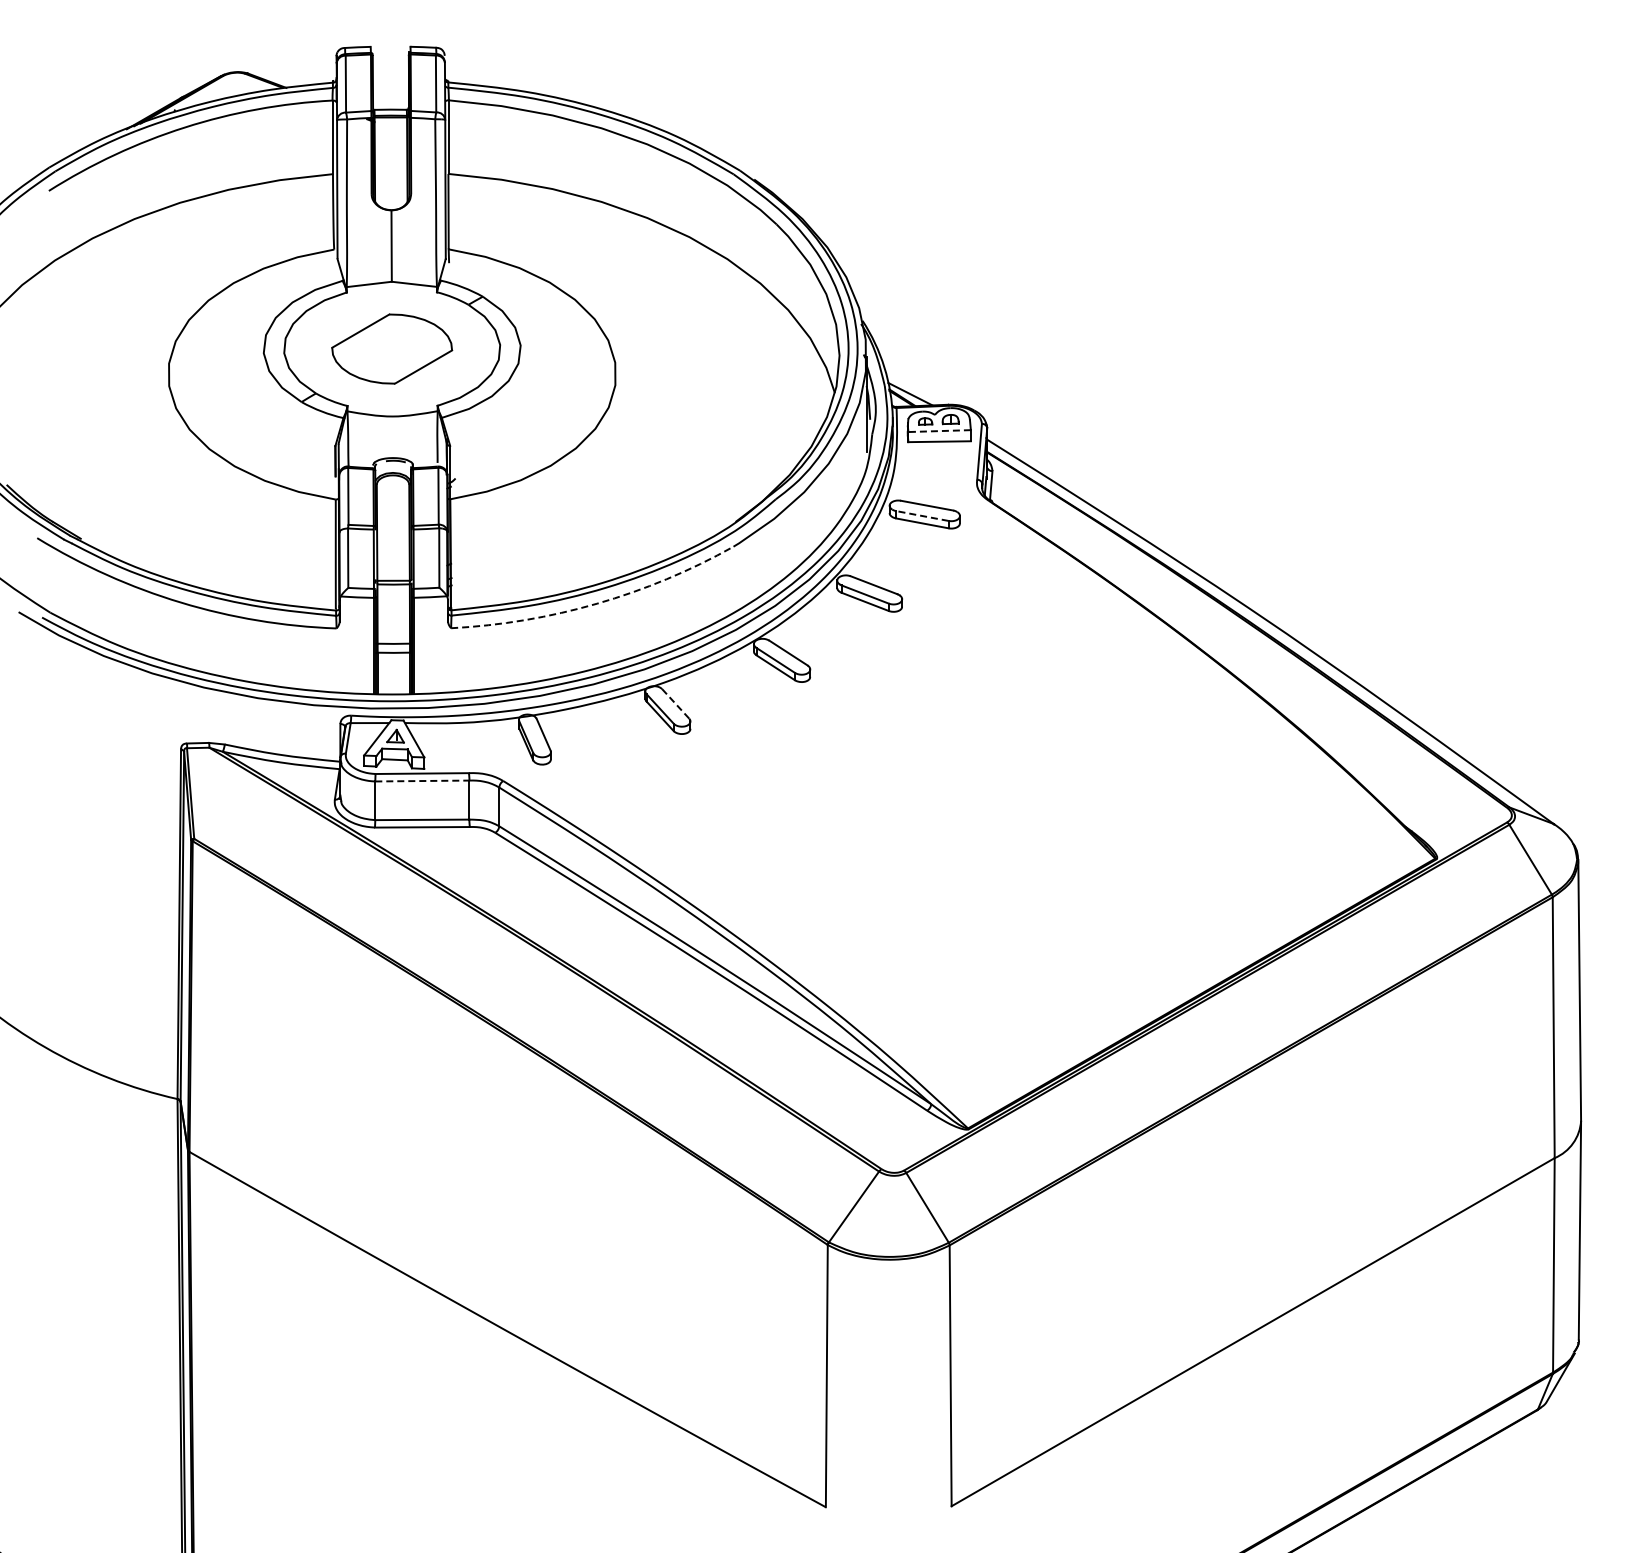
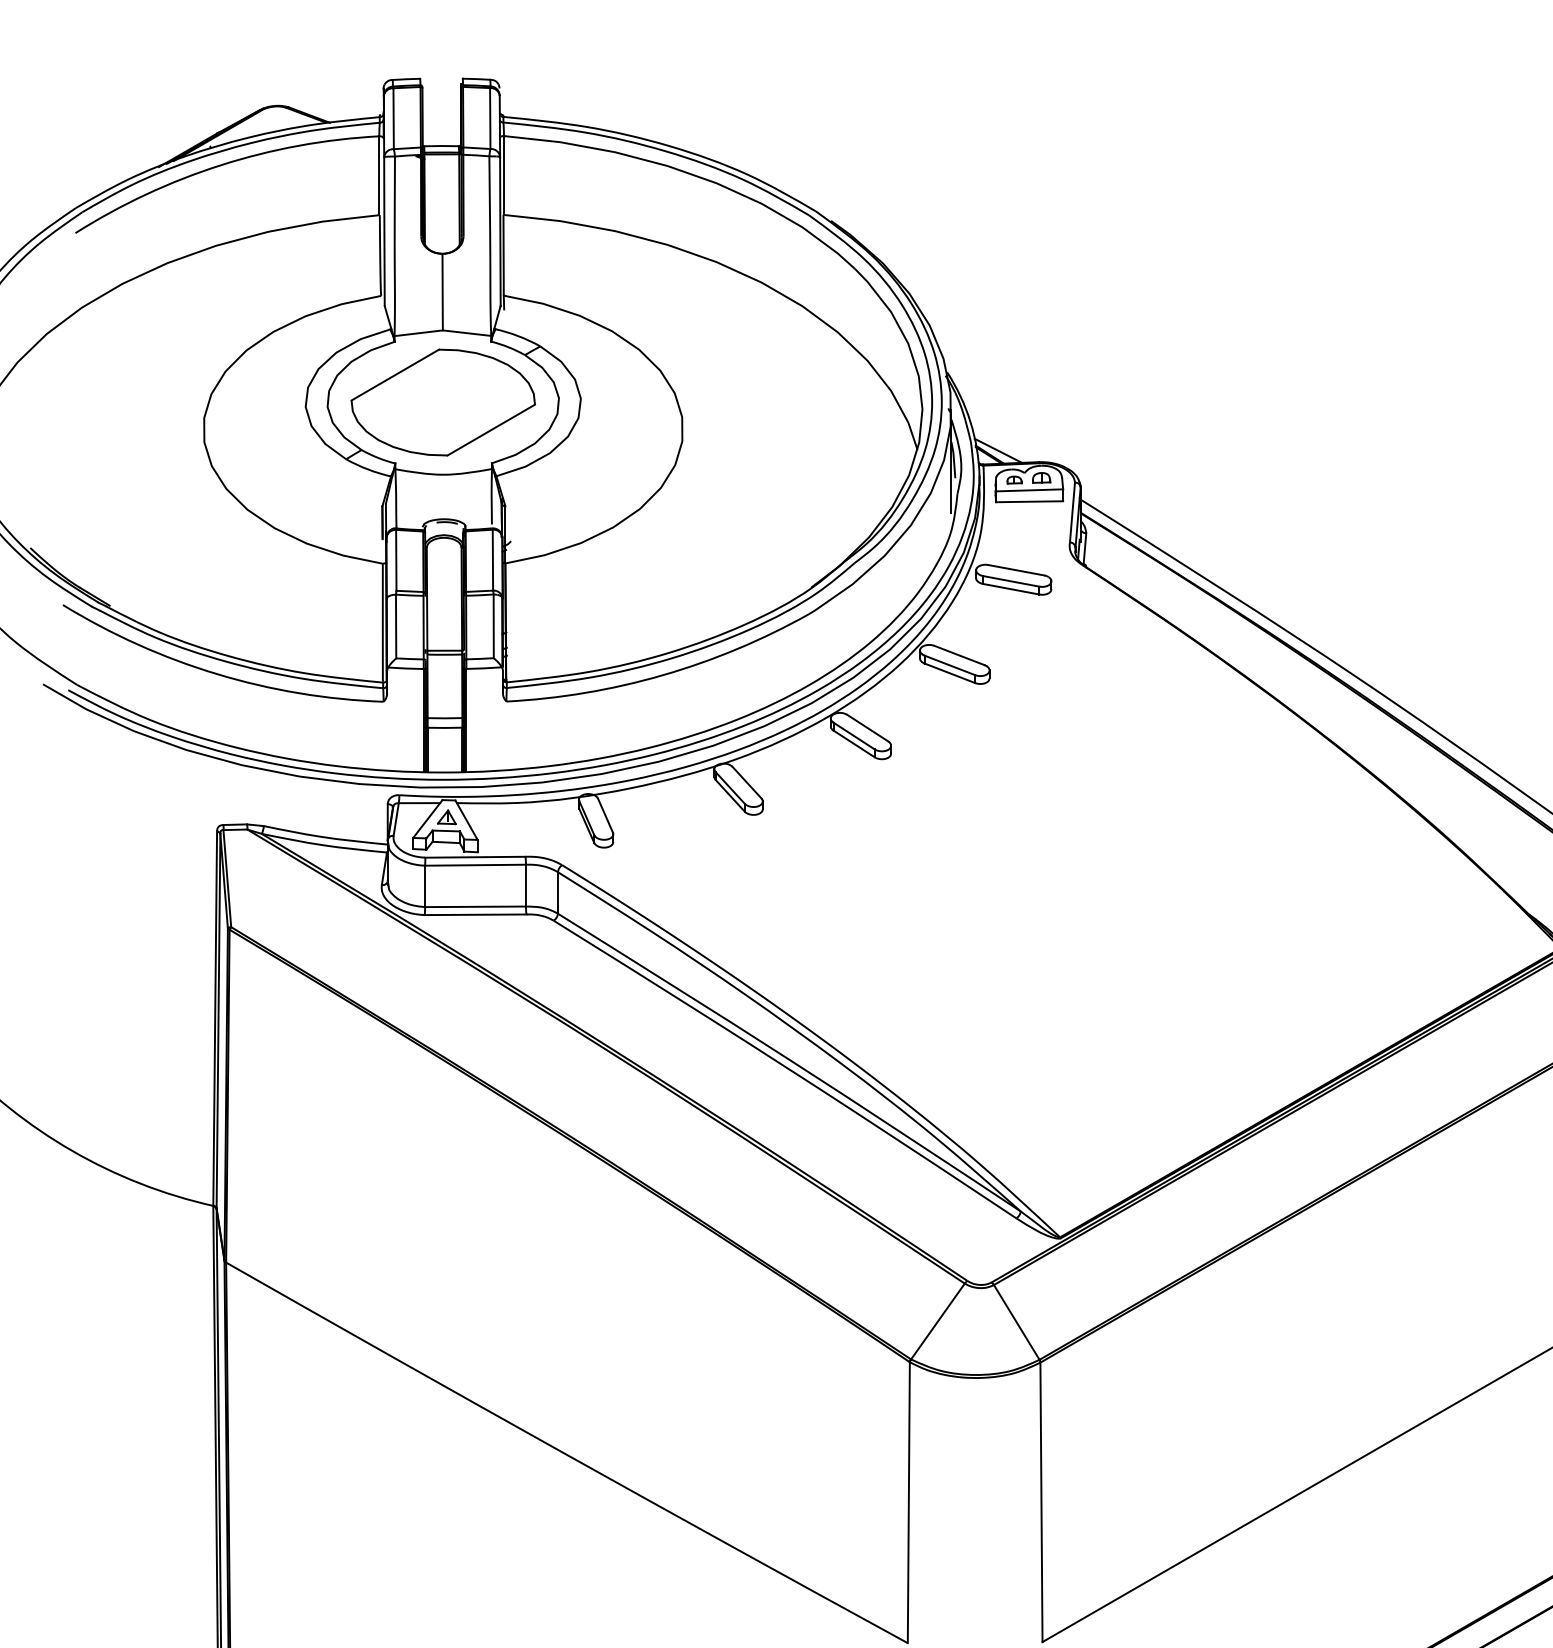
part: (391, 348) -> (442, 401), size x1.43
line: (939, 431) -> (1029, 490), dashed -> solid
line: (922, 516) -> (1011, 581), dashed -> solid
arc: (597, 603) -> (663, 675), dashed -> solid
line: (676, 704) -> (747, 783), dashed -> solid
line: (422, 781) -> (475, 865), dashed -> solid

